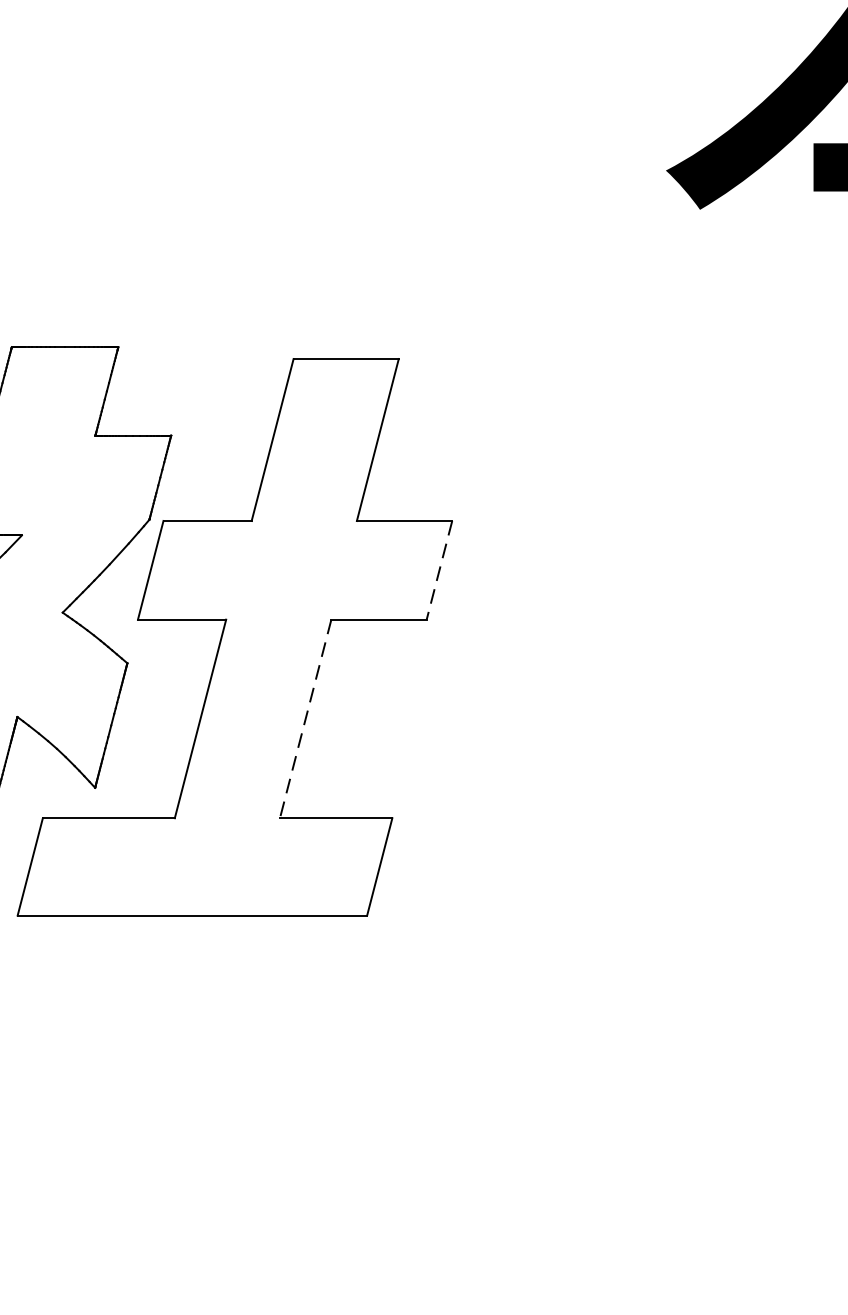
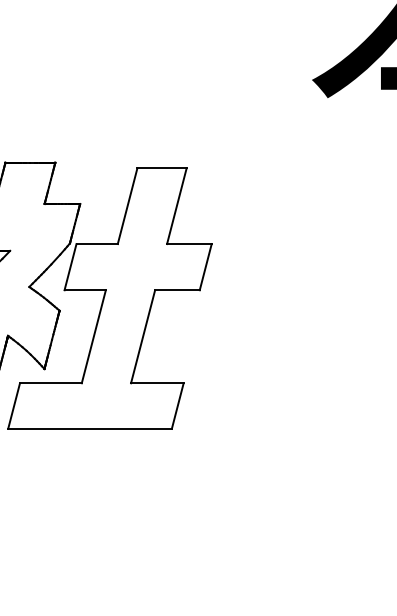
line: (438, 571) -> (205, 267), dashed -> solid
line: (304, 720) -> (142, 337), dashed -> solid

